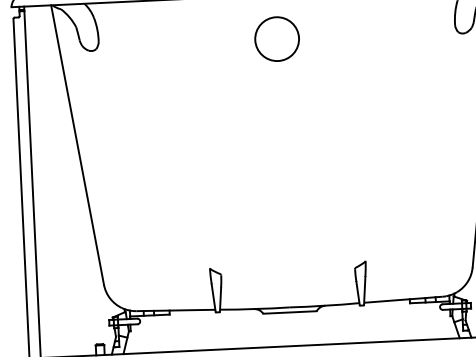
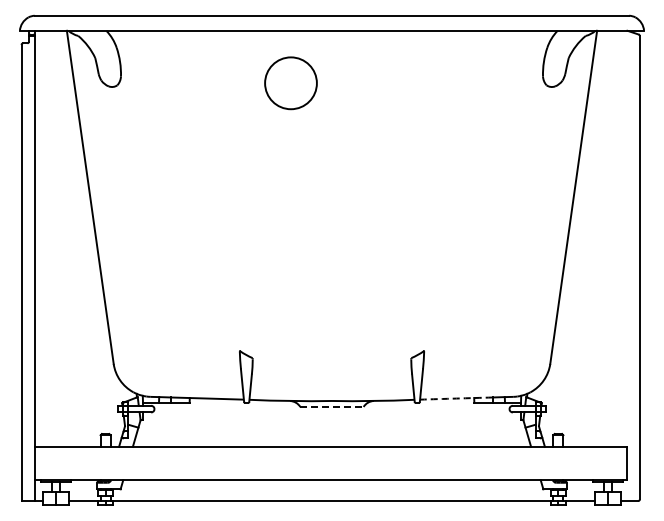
circle: (276, 39) -> (290, 83), moved
arc: (394, 300) -> (456, 398), solid -> dashed
line: (290, 312) -> (332, 406), solid -> dashed

